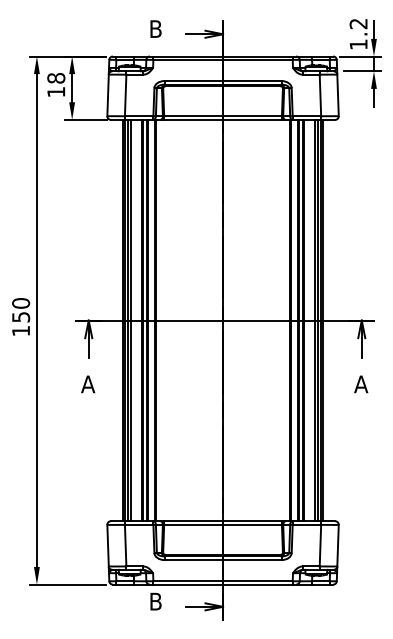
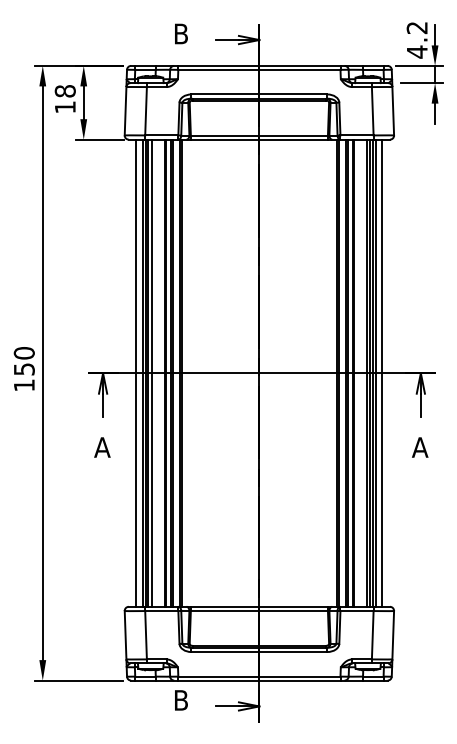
text: (358, 44) -> (417, 51), 1.2 -> 4.2
line: (117, 320) -> (136, 373), added
line: (328, 320) -> (382, 373), added

